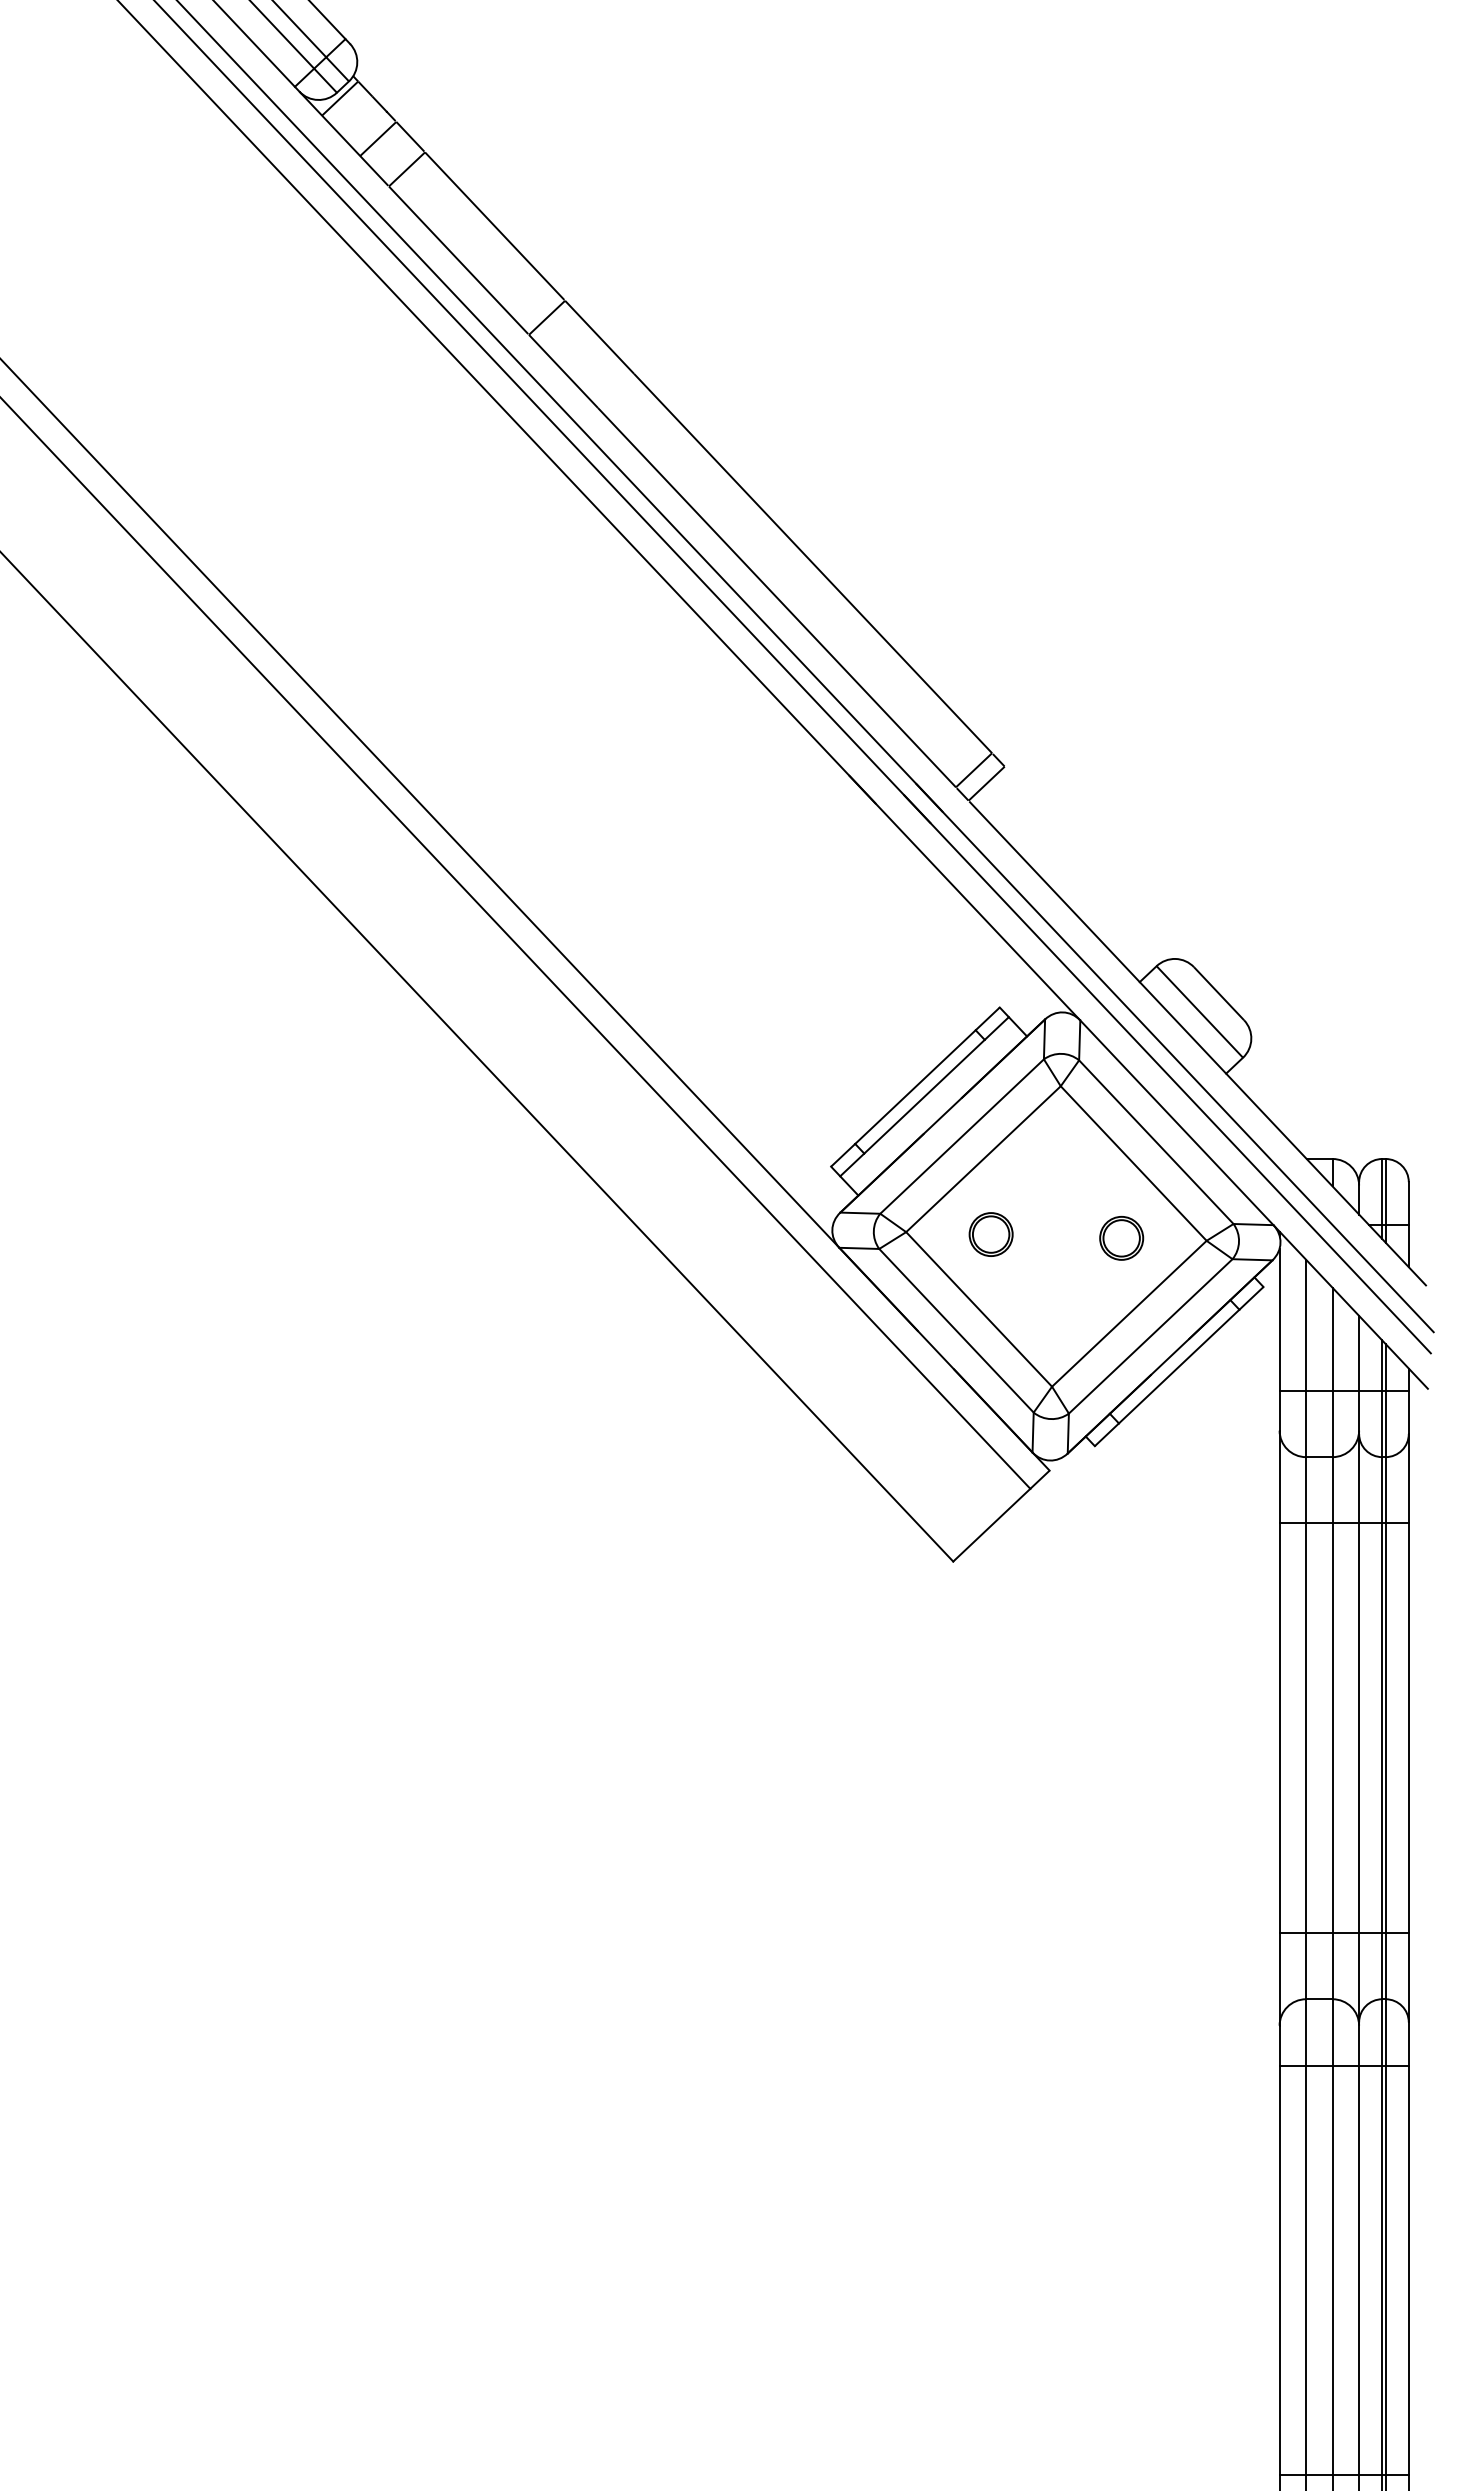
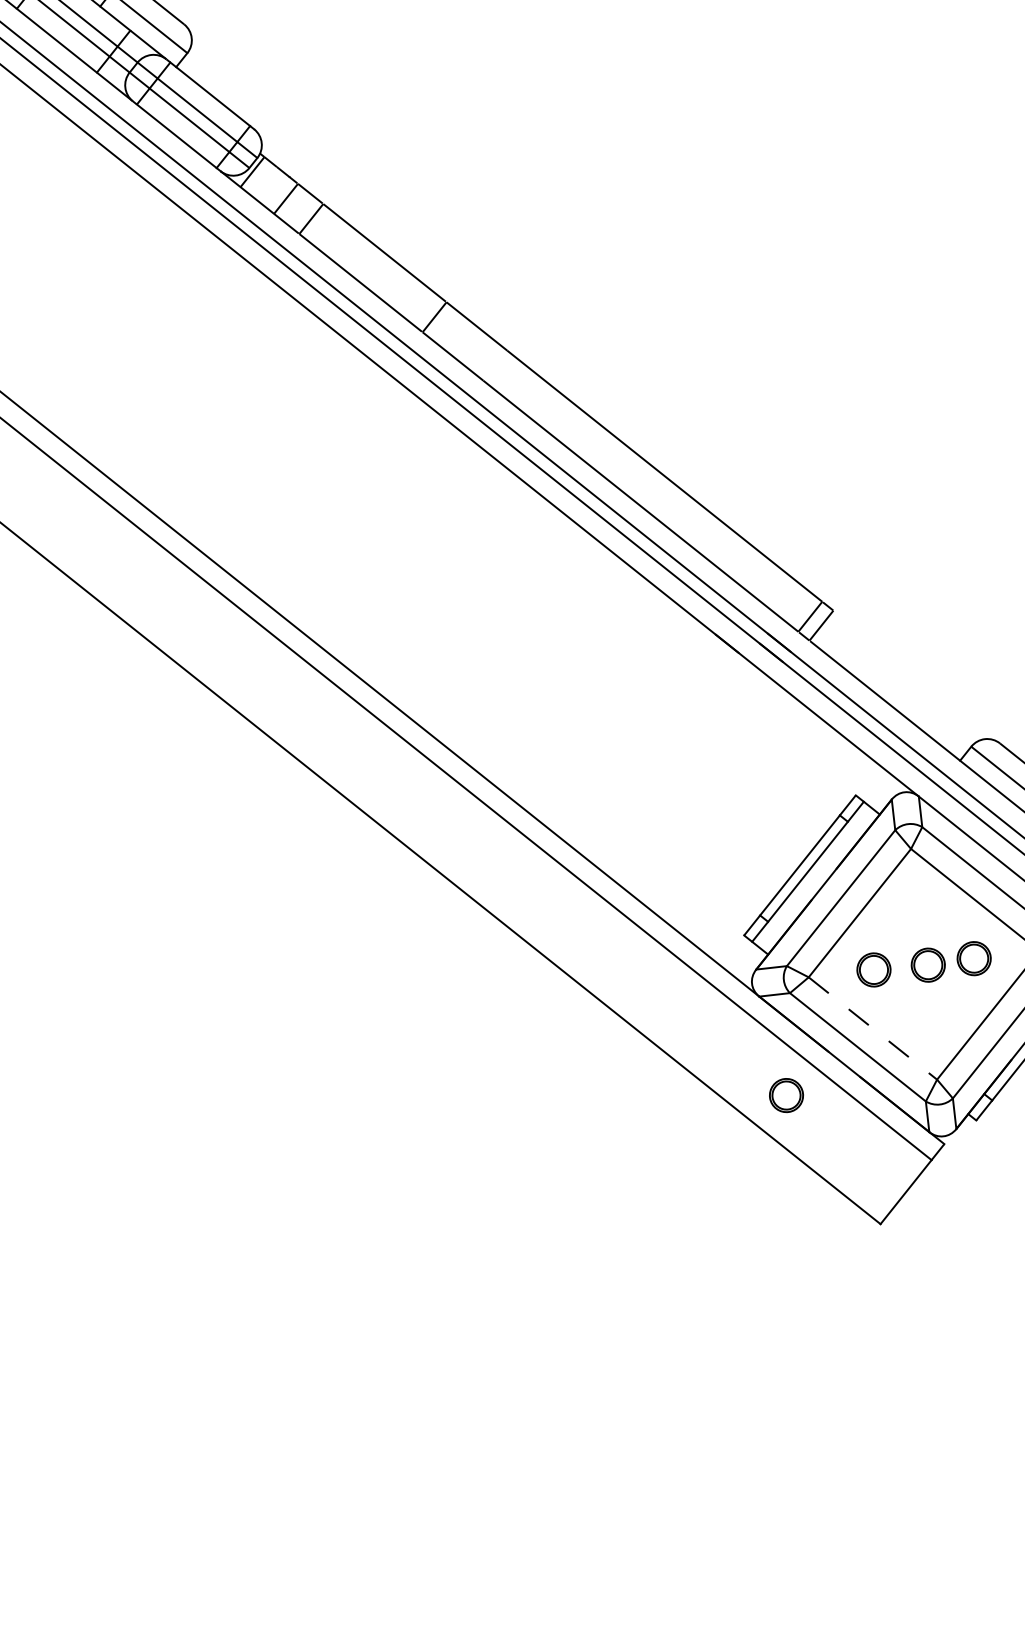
part: (1061, 1238) -> (928, 965), added
line: (979, 1309) -> (873, 1028), solid -> dashed
part: (855, 1379) -> (786, 1095), added

